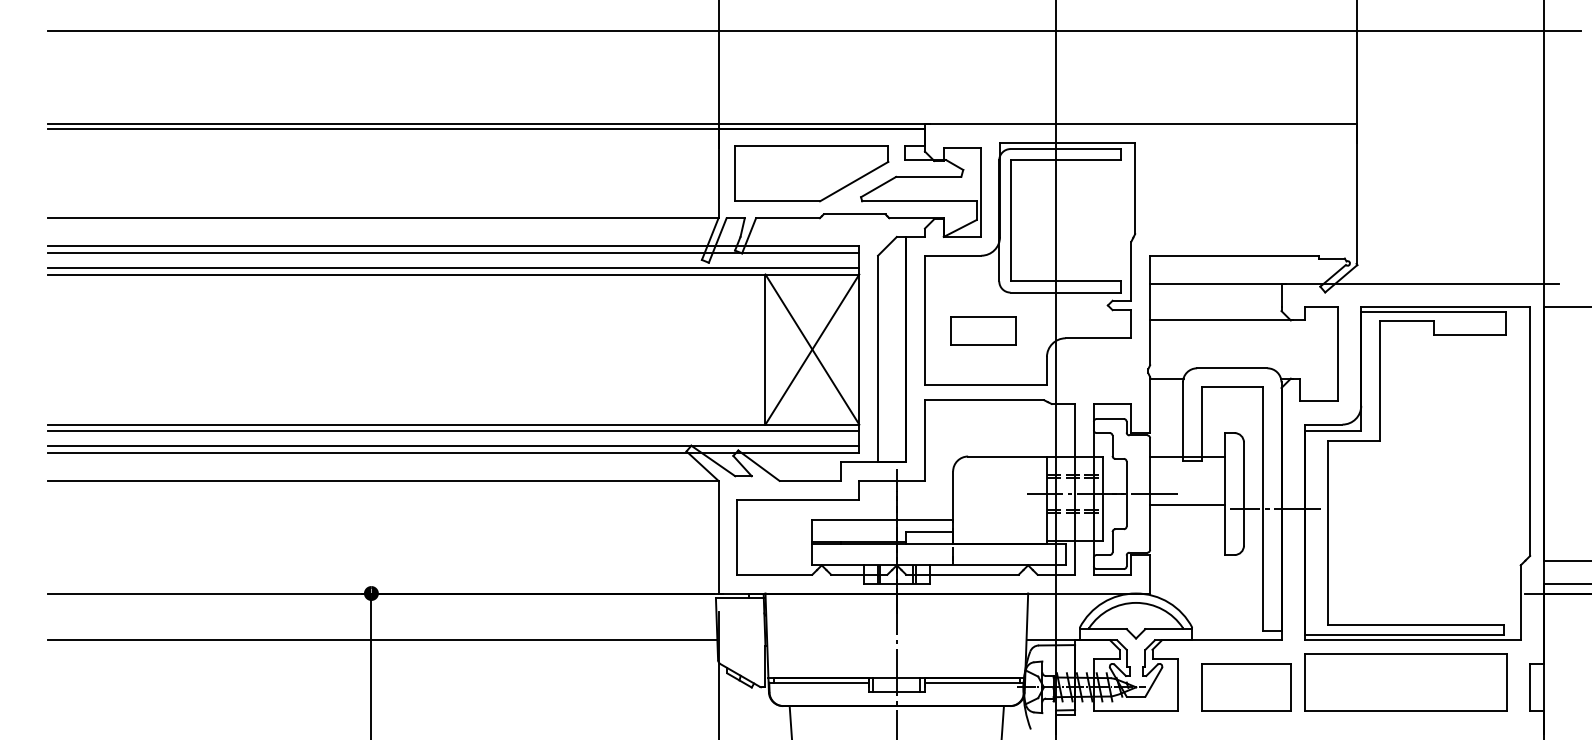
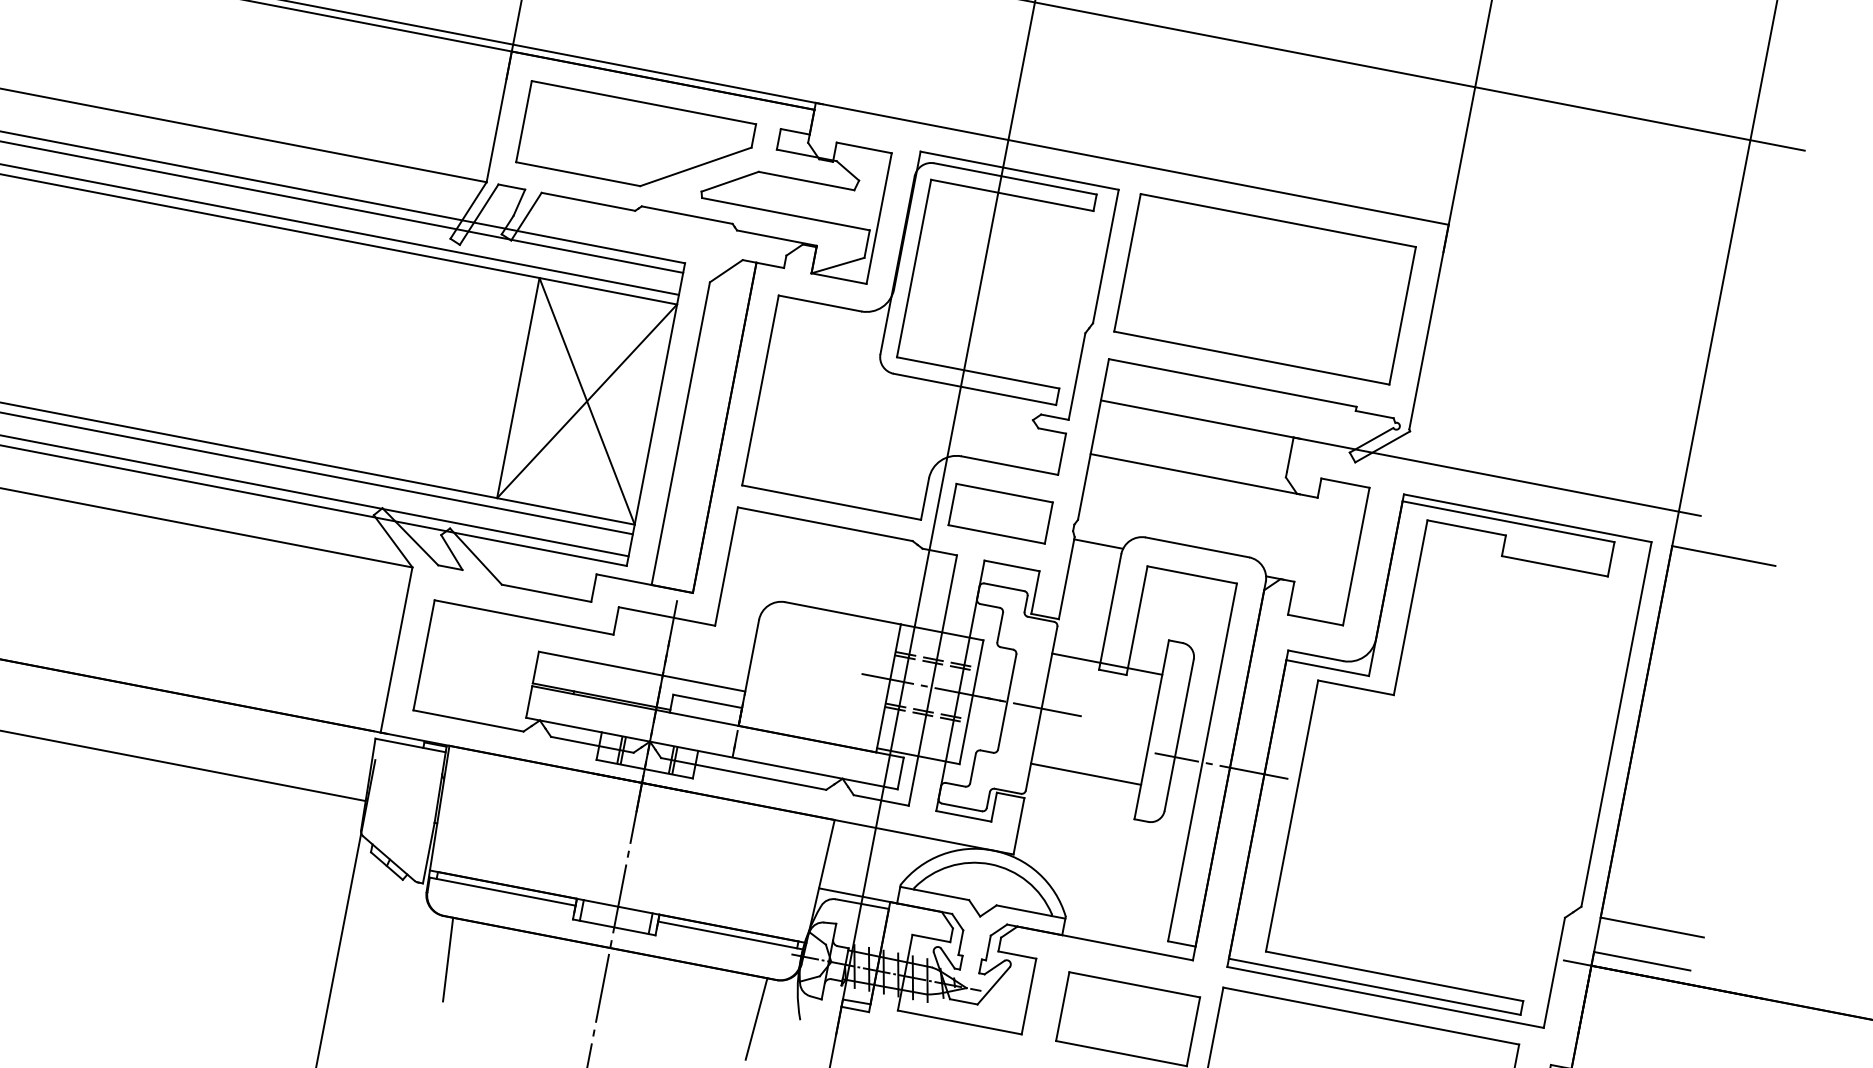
part: (1243, 189) -> (1264, 288), added
part: (983, 330) -> (1000, 512), moved
line: (1187, 504) -> (1085, 774), moved

